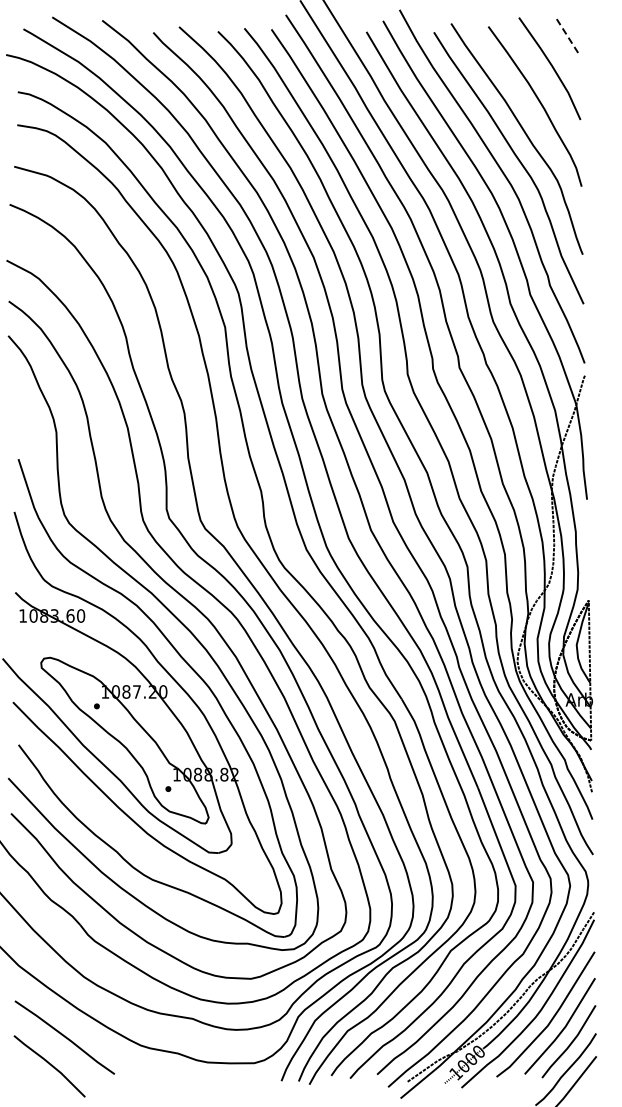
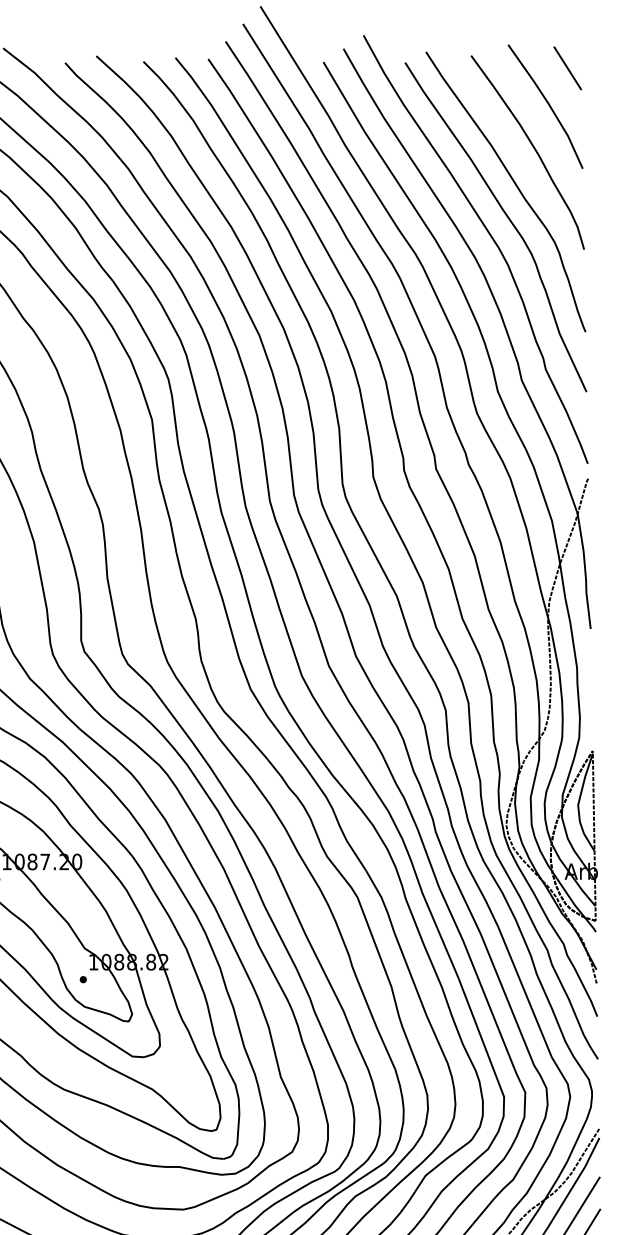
line: (568, 37) -> (568, 68), dashed -> solid

